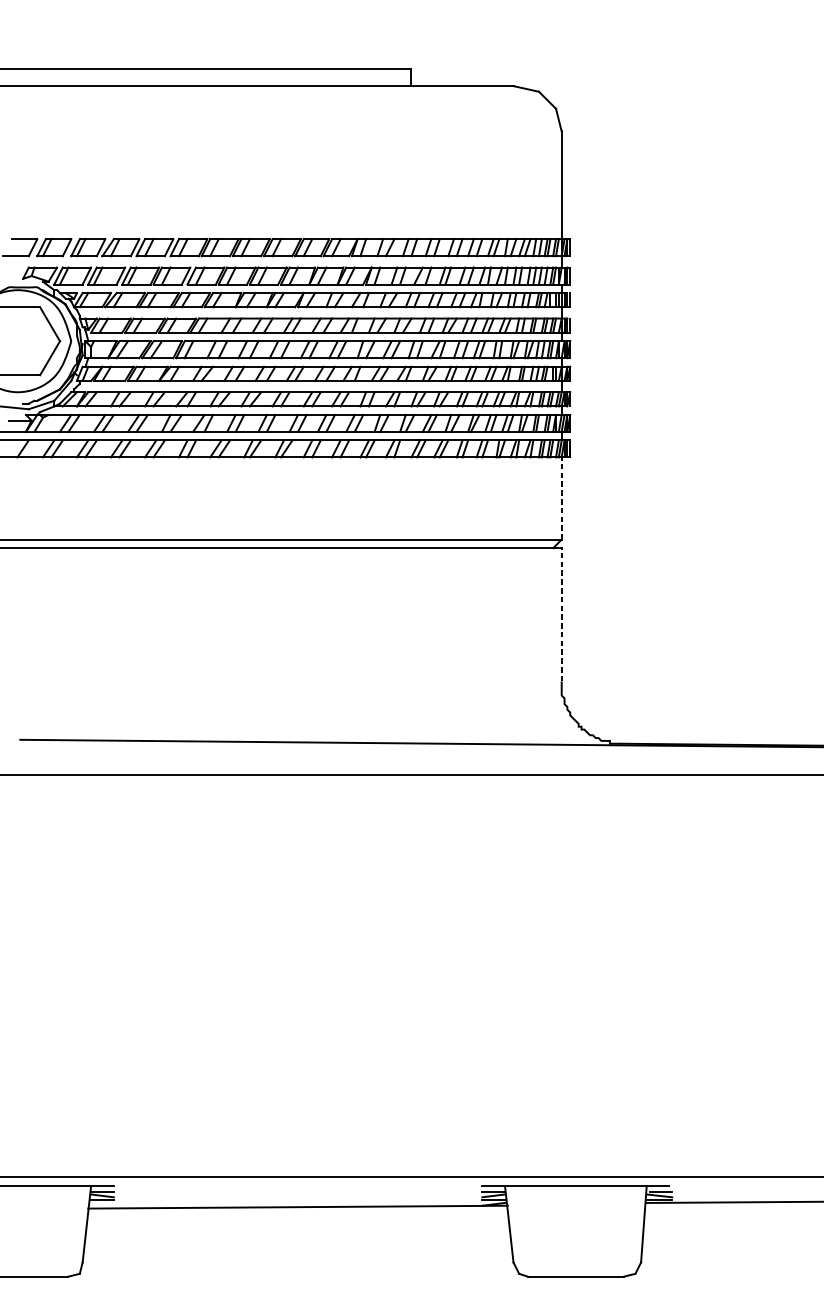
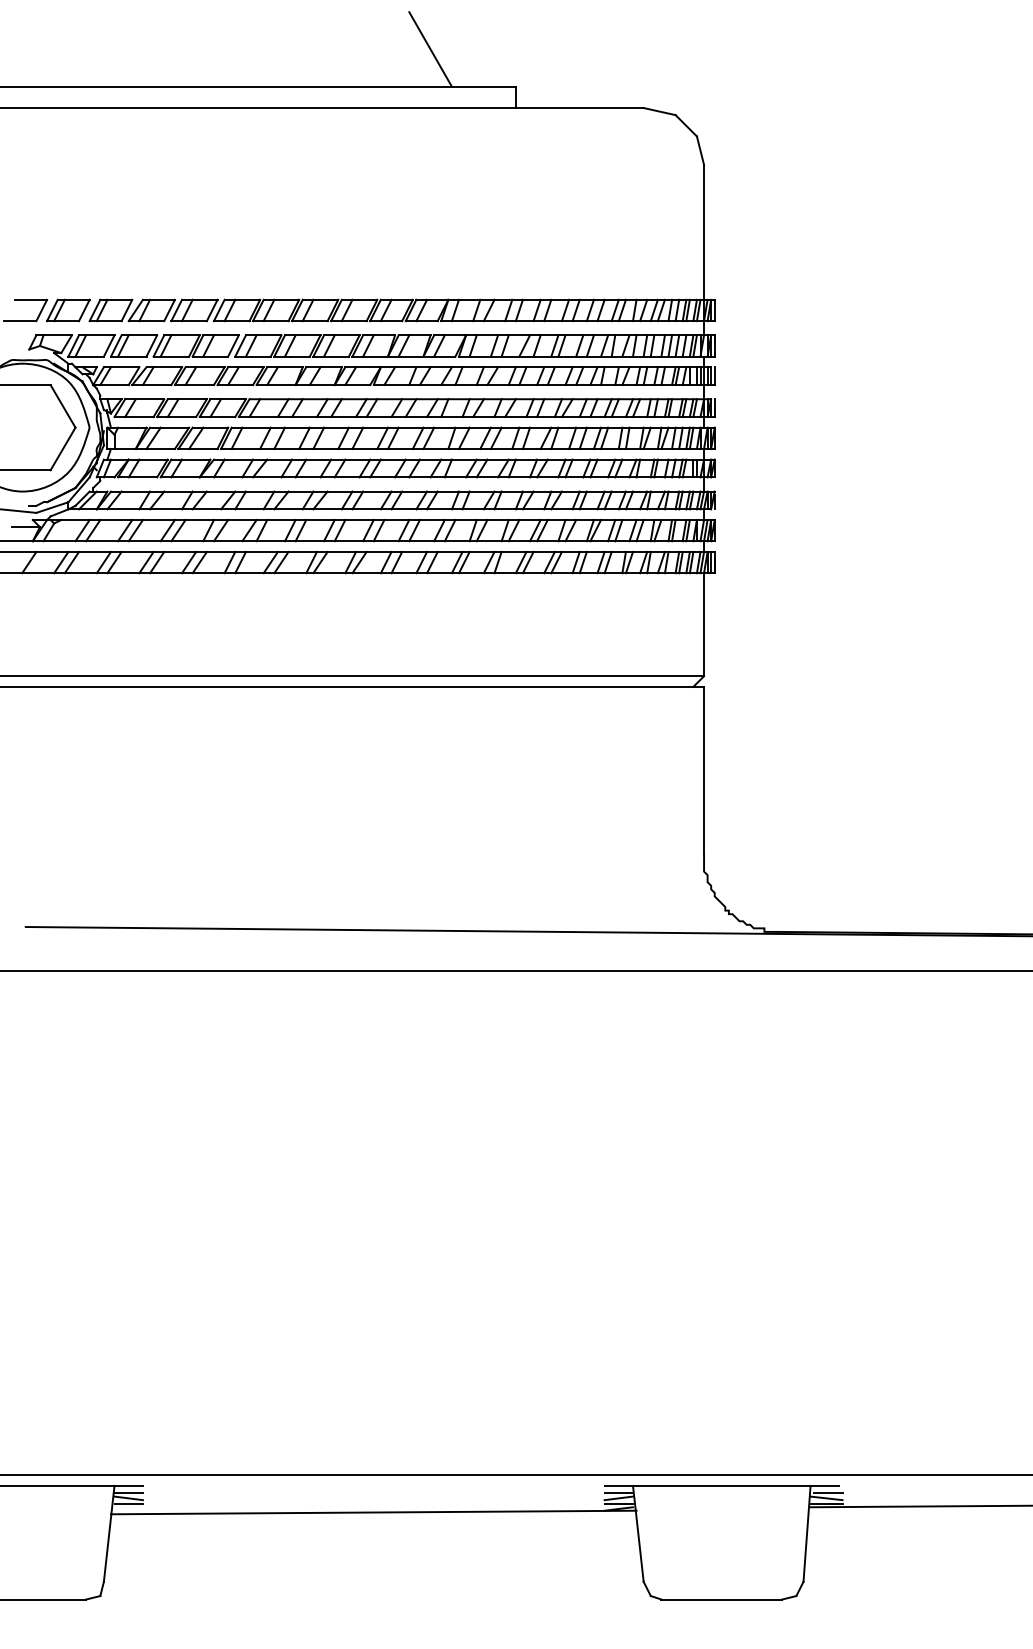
line: (343, 39) -> (430, 49), added
line: (562, 498) -> (704, 624), dashed -> solid
line: (562, 614) -> (704, 769), dashed -> solid

